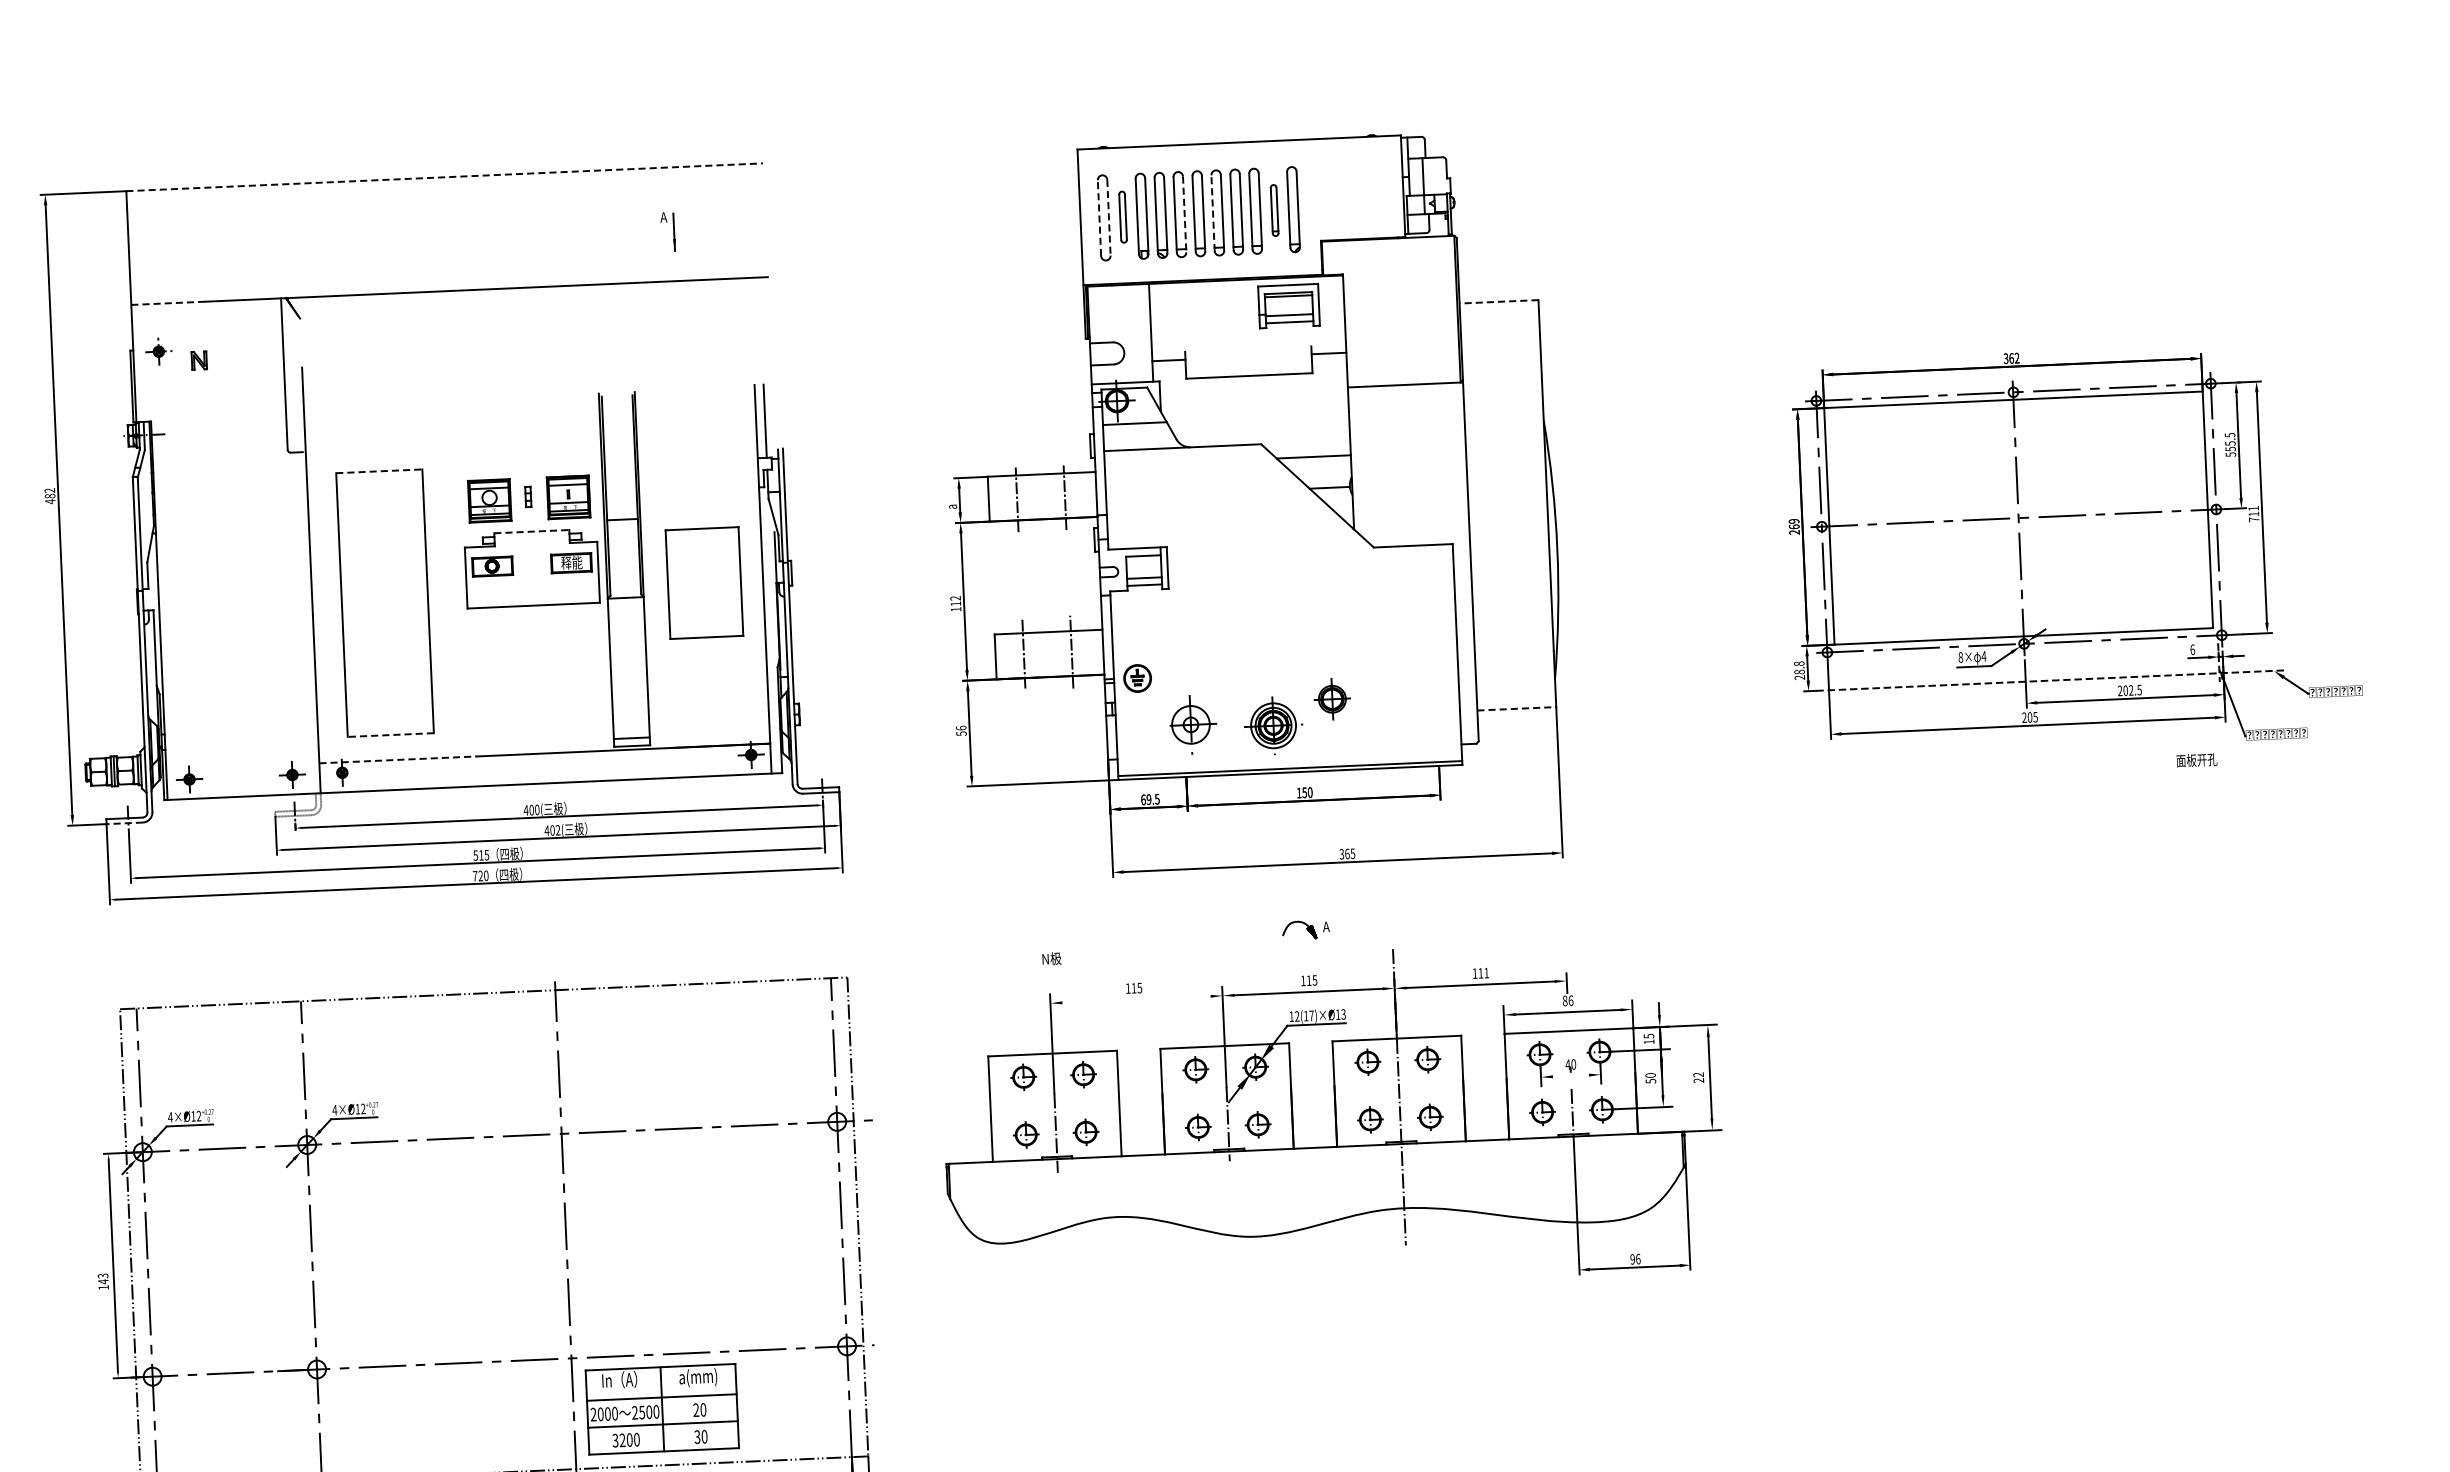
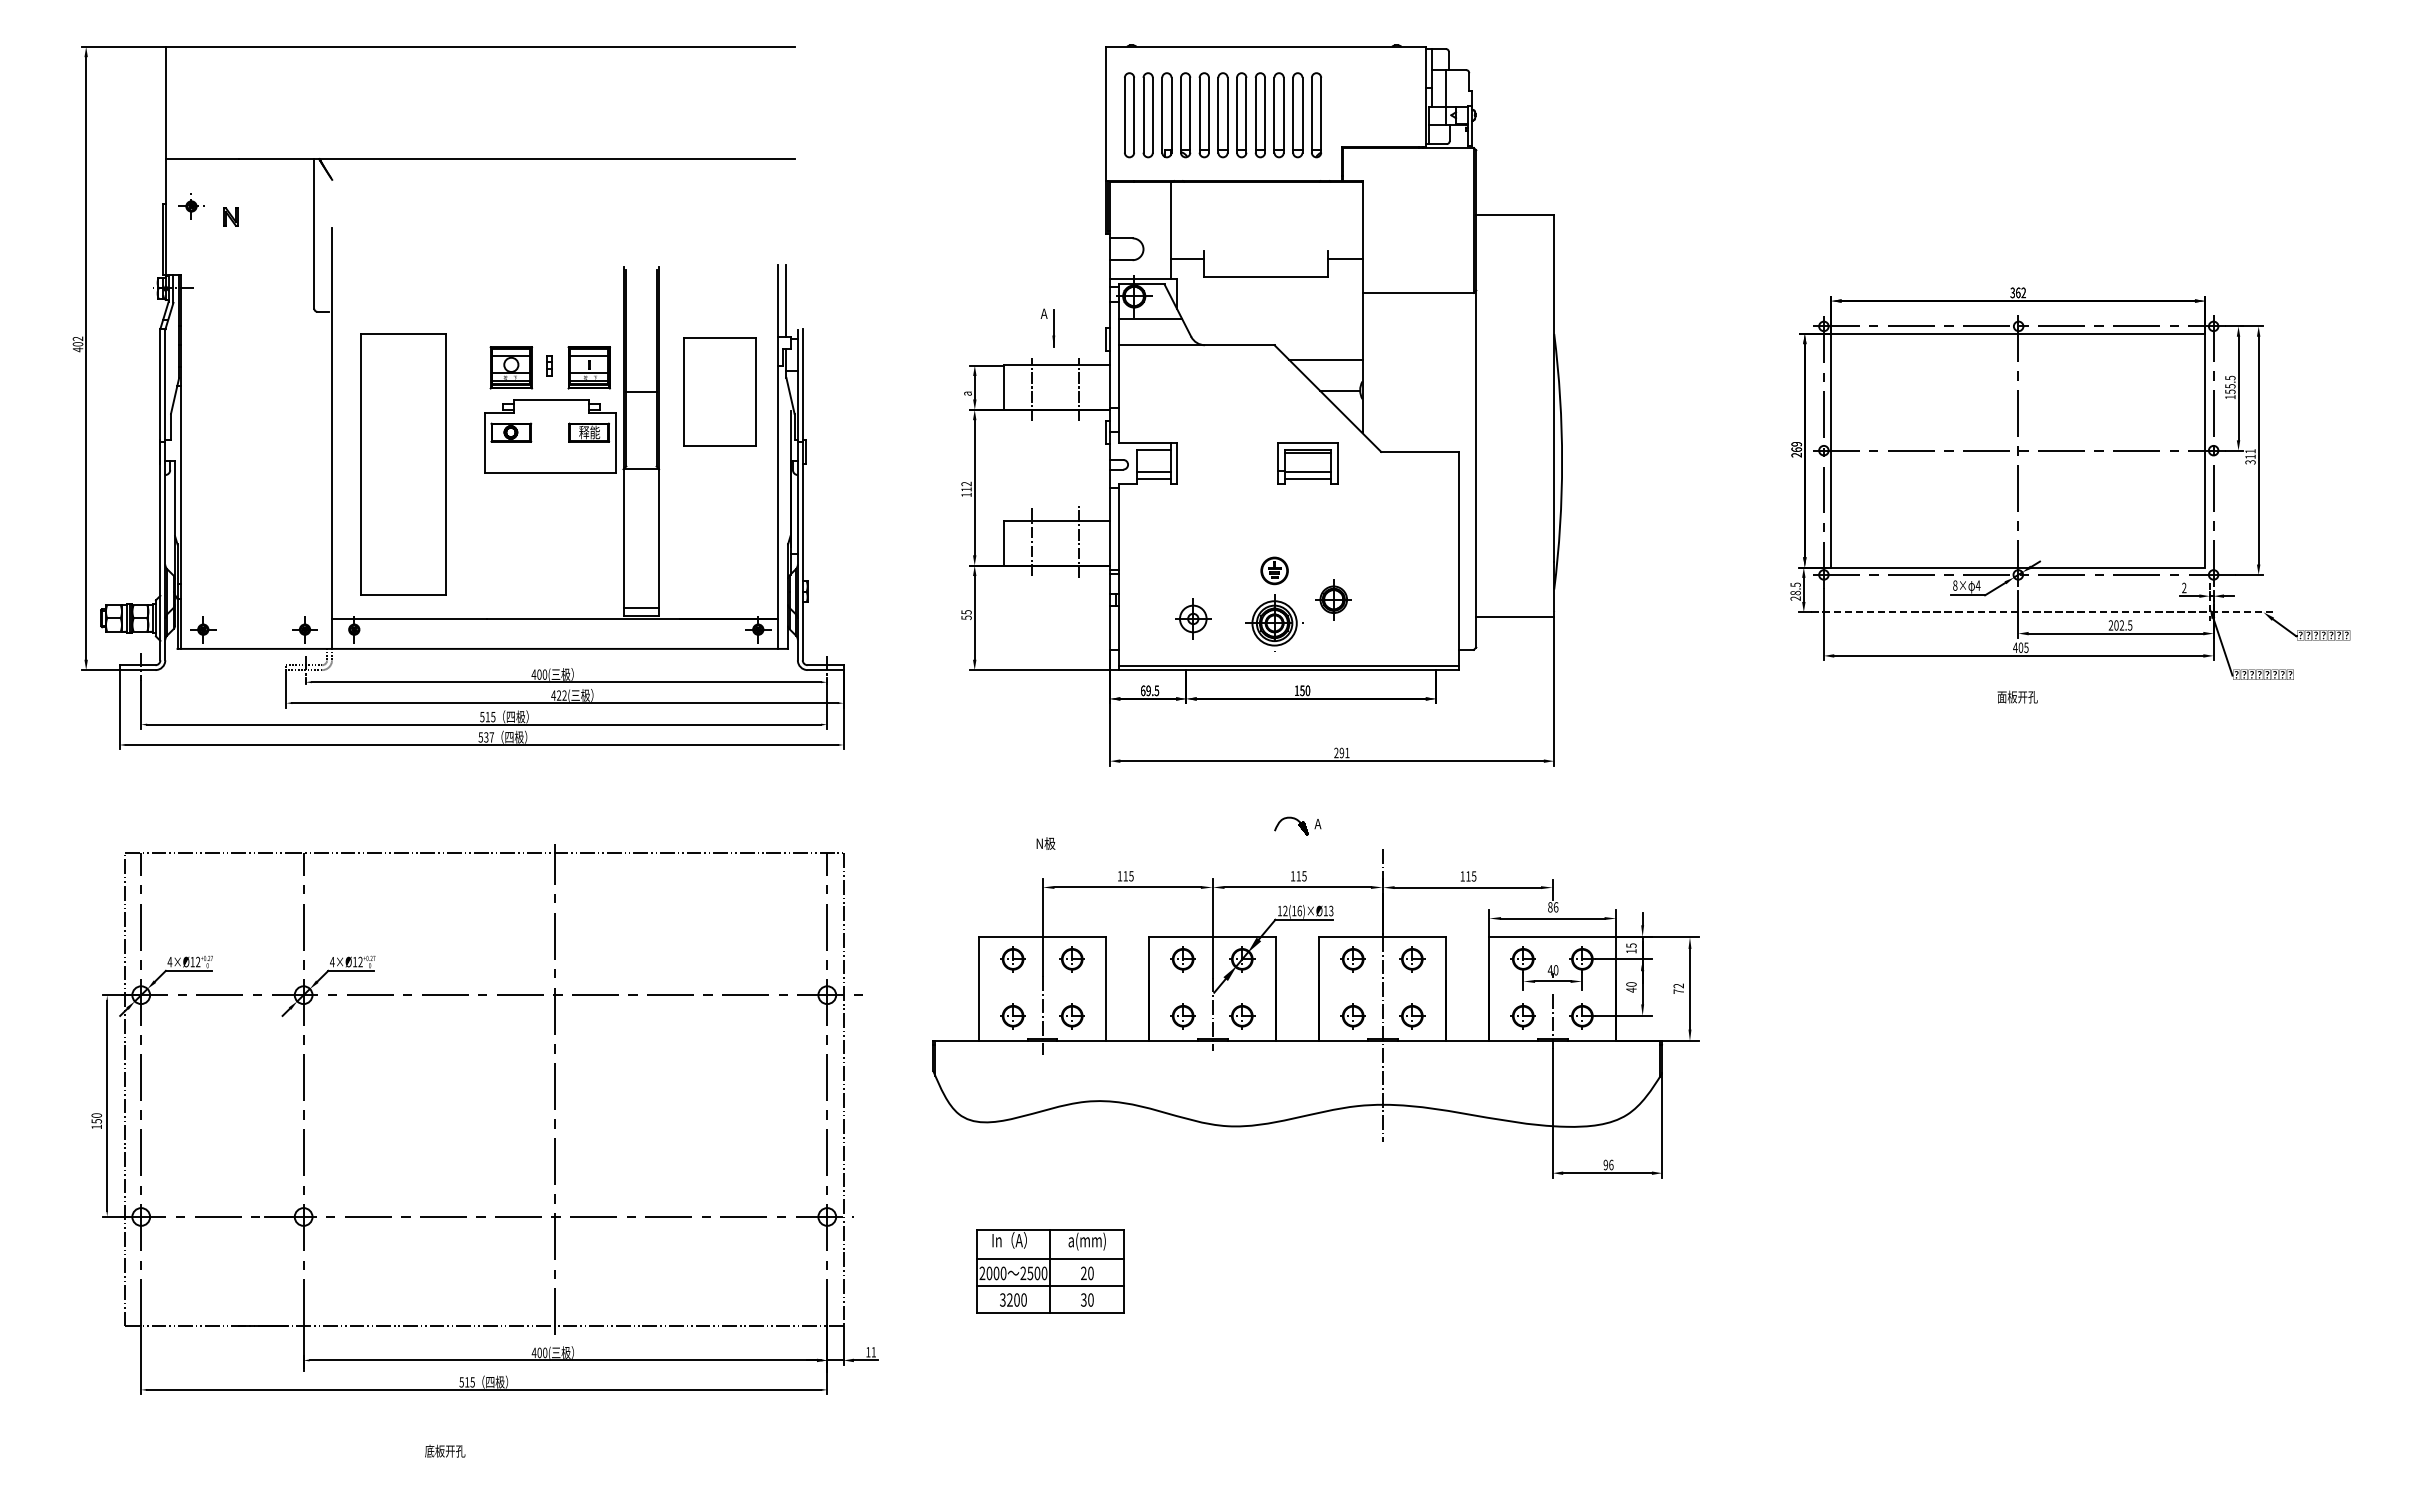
line: (445, 176) -> (481, 46), dashed -> solid
part: (1274, 210) -> (1297, 115), size x1.67
line: (1213, 212) -> (1237, 114), dashed -> solid
line: (1184, 214) -> (1208, 115), dashed -> solid
line: (1099, 217) -> (1124, 114), dashed -> solid
line: (1109, 217) -> (1134, 115), dashed -> solid
part: (1122, 217) -> (1147, 115), size x1.67
part: (667, 231) -> (1047, 327), moved
line: (1499, 302) -> (1515, 215), dashed -> solid
line: (168, 303) -> (203, 159), dashed -> solid
part: (1288, 306) -> (1307, 463), moved
text: (2231, 454) -> (2230, 397), 555.5 -> 155.5
line: (379, 470) -> (403, 333), dashed -> solid
text: (50, 496) -> (78, 344), 482 -> 402
text: (2254, 519) -> (2250, 462), 711 -> 311
line: (531, 532) -> (551, 400), dashed -> solid
part: (704, 582) -> (719, 391), moved
text: (2192, 649) -> (2184, 587), 6 -> 2
text: (1799, 663) -> (1795, 584), 28.8 -> 28.5
part: (1137, 678) -> (1274, 570), moved
line: (1517, 709) -> (1515, 617), dashed -> solid
text: (2024, 717) -> (2015, 647), 205 -> 405
part: (1191, 724) -> (1193, 618), size x0.71
text: (961, 728) -> (966, 612), 56 -> 55
line: (390, 735) -> (403, 594), dashed -> solid
text: (2196, 759) -> (2017, 696), moved
line: (397, 760) -> (409, 619), dashed -> solid
line: (124, 823) -> (137, 670), dashed -> solid
text: (551, 830) -> (558, 695), 402( -> 422(
text: (1346, 853) -> (1341, 752), 365 -> 291
text: (480, 876) -> (486, 737), 720 -> 537
text: (1486, 973) -> (1473, 876), 111 -> 115
line: (1136, 999) -> (1127, 887), added
text: (1311, 1015) -> (1299, 910), 12(17)× -> 12(16)×
line: (1570, 1075) -> (1552, 981), added
text: (1650, 1080) -> (1631, 989), 50 -> 40
text: (1698, 1080) -> (1678, 991), 22 -> 72
text: (103, 1278) -> (96, 1118), 143 -> 150
part: (662, 1409) -> (1050, 1271), moved

